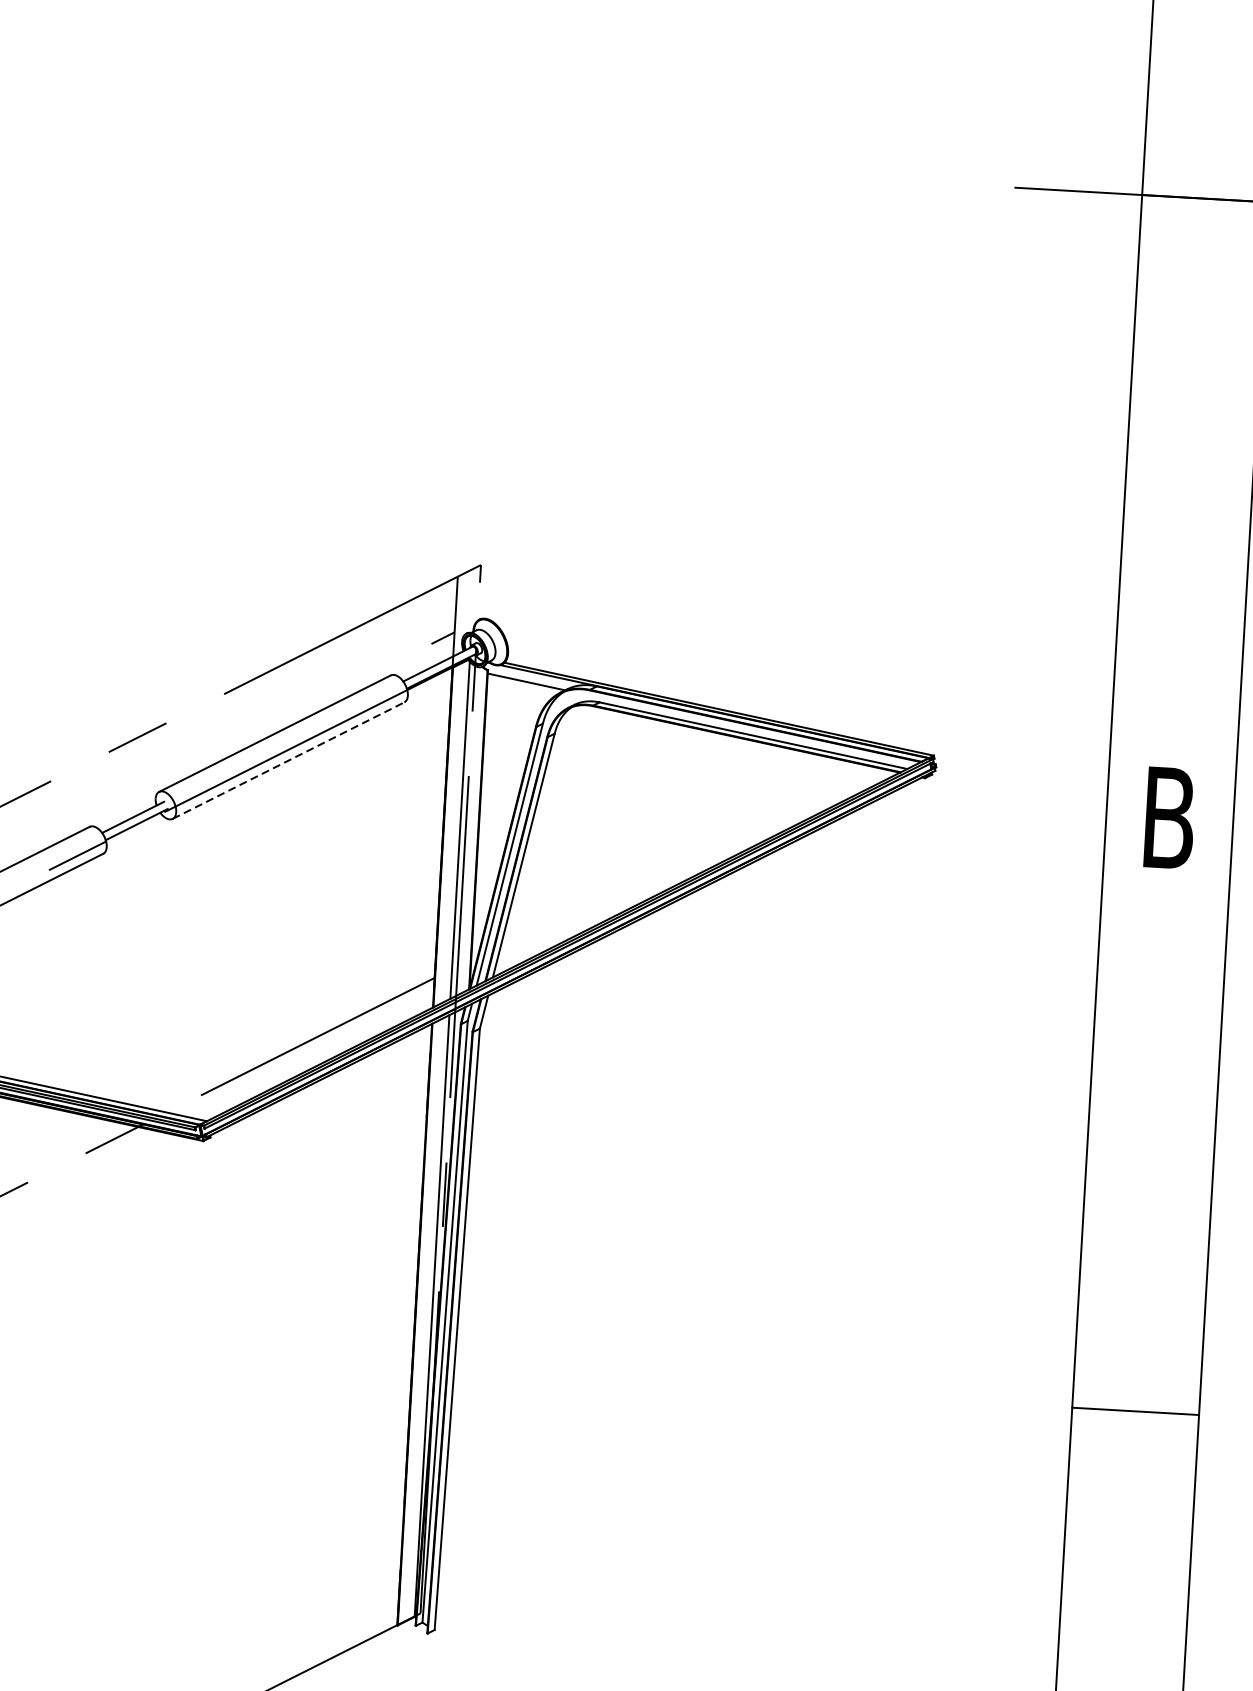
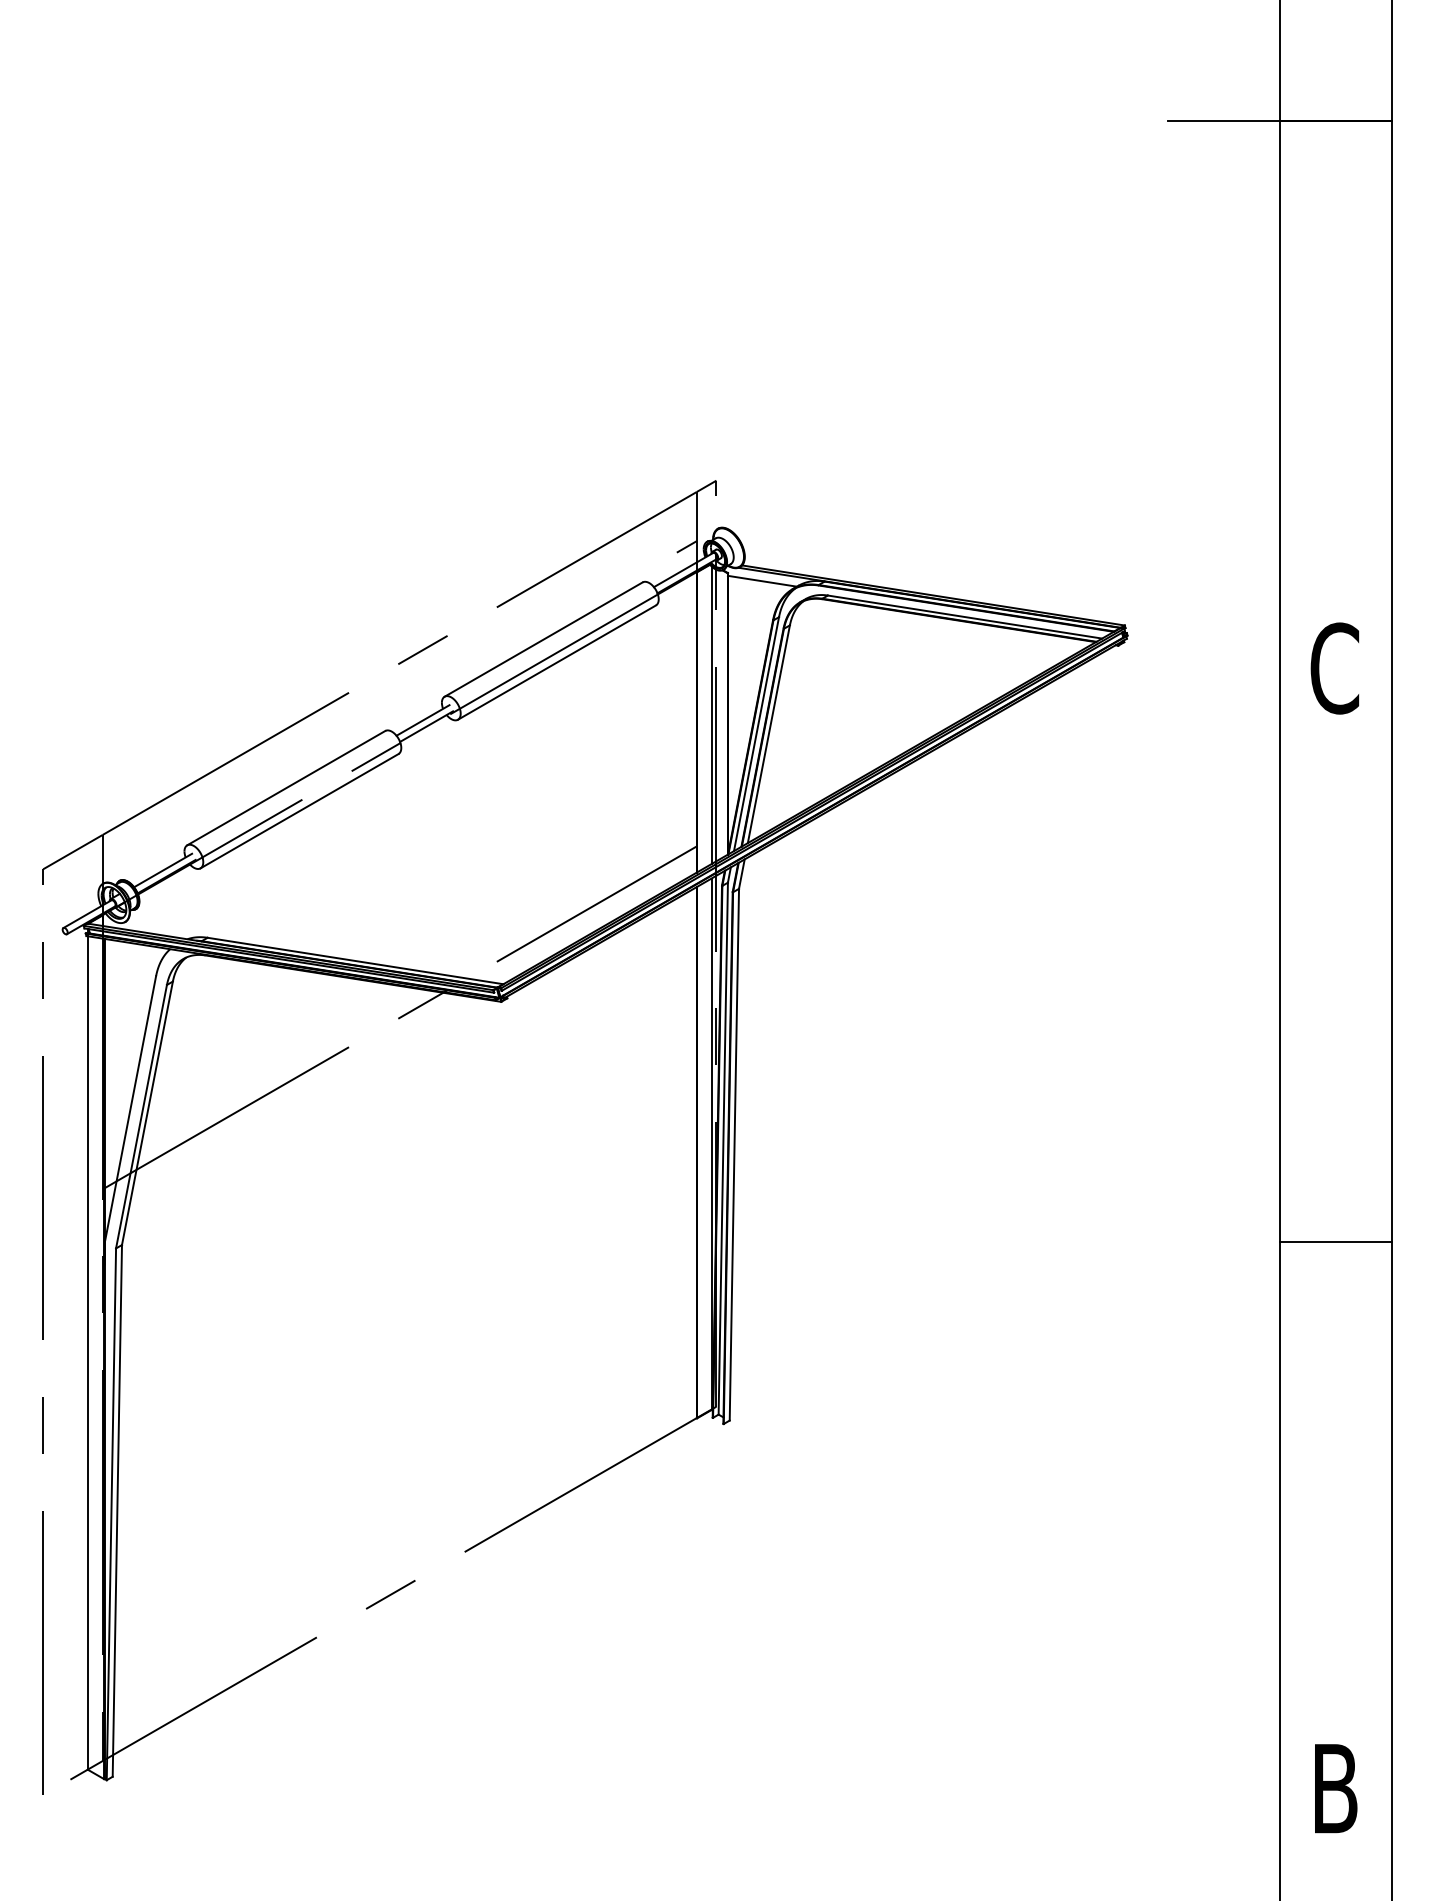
line: (289, 760) -> (557, 662), dashed -> solid
text: (1168, 818) -> (1334, 668), B -> C
line: (1135, 1411) -> (1335, 1241), moved

